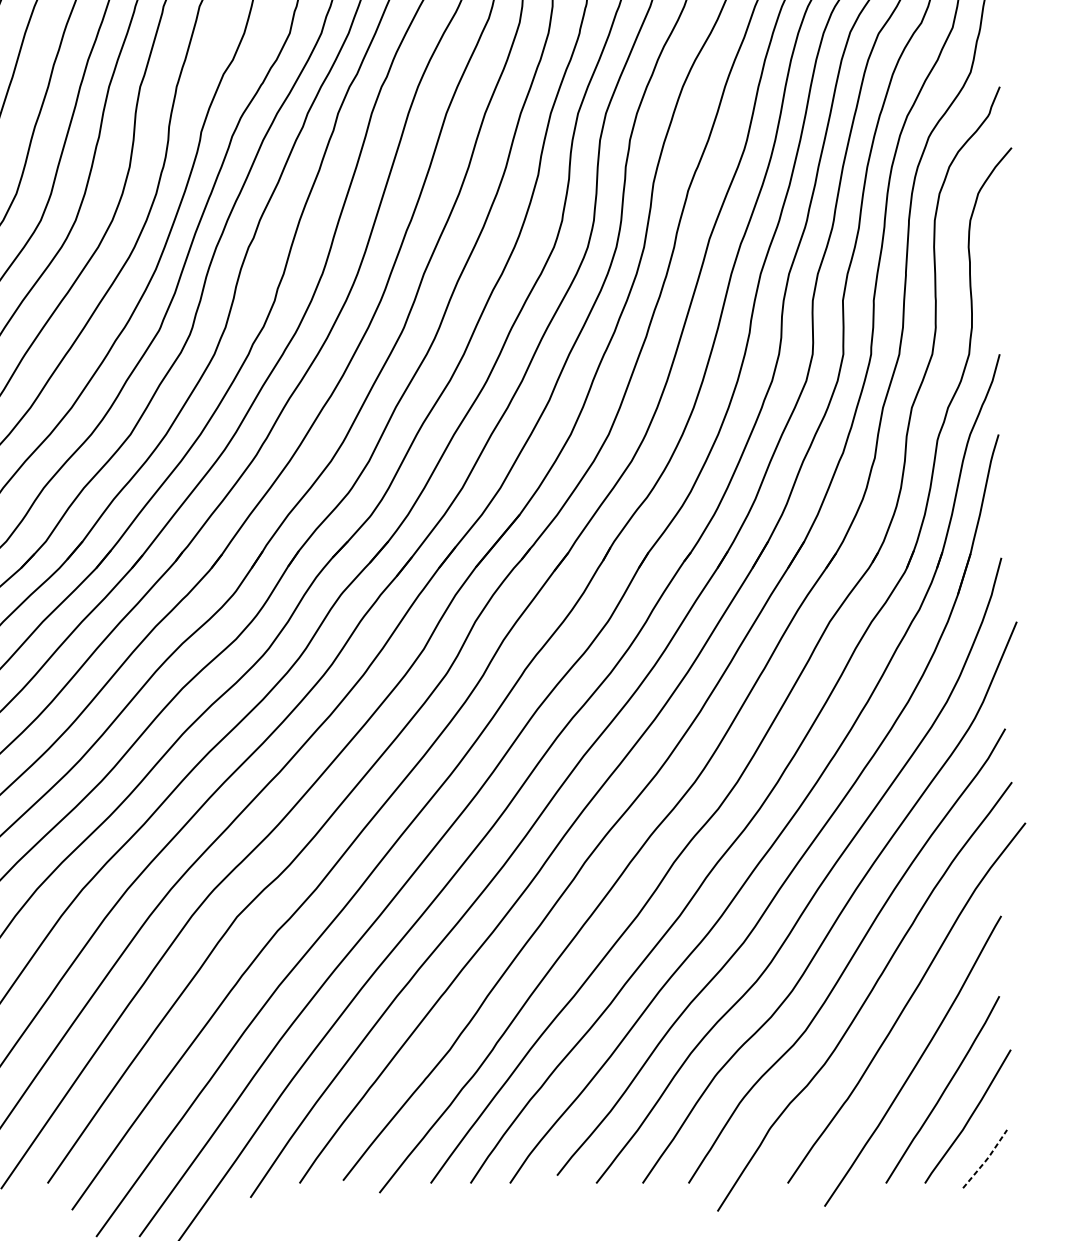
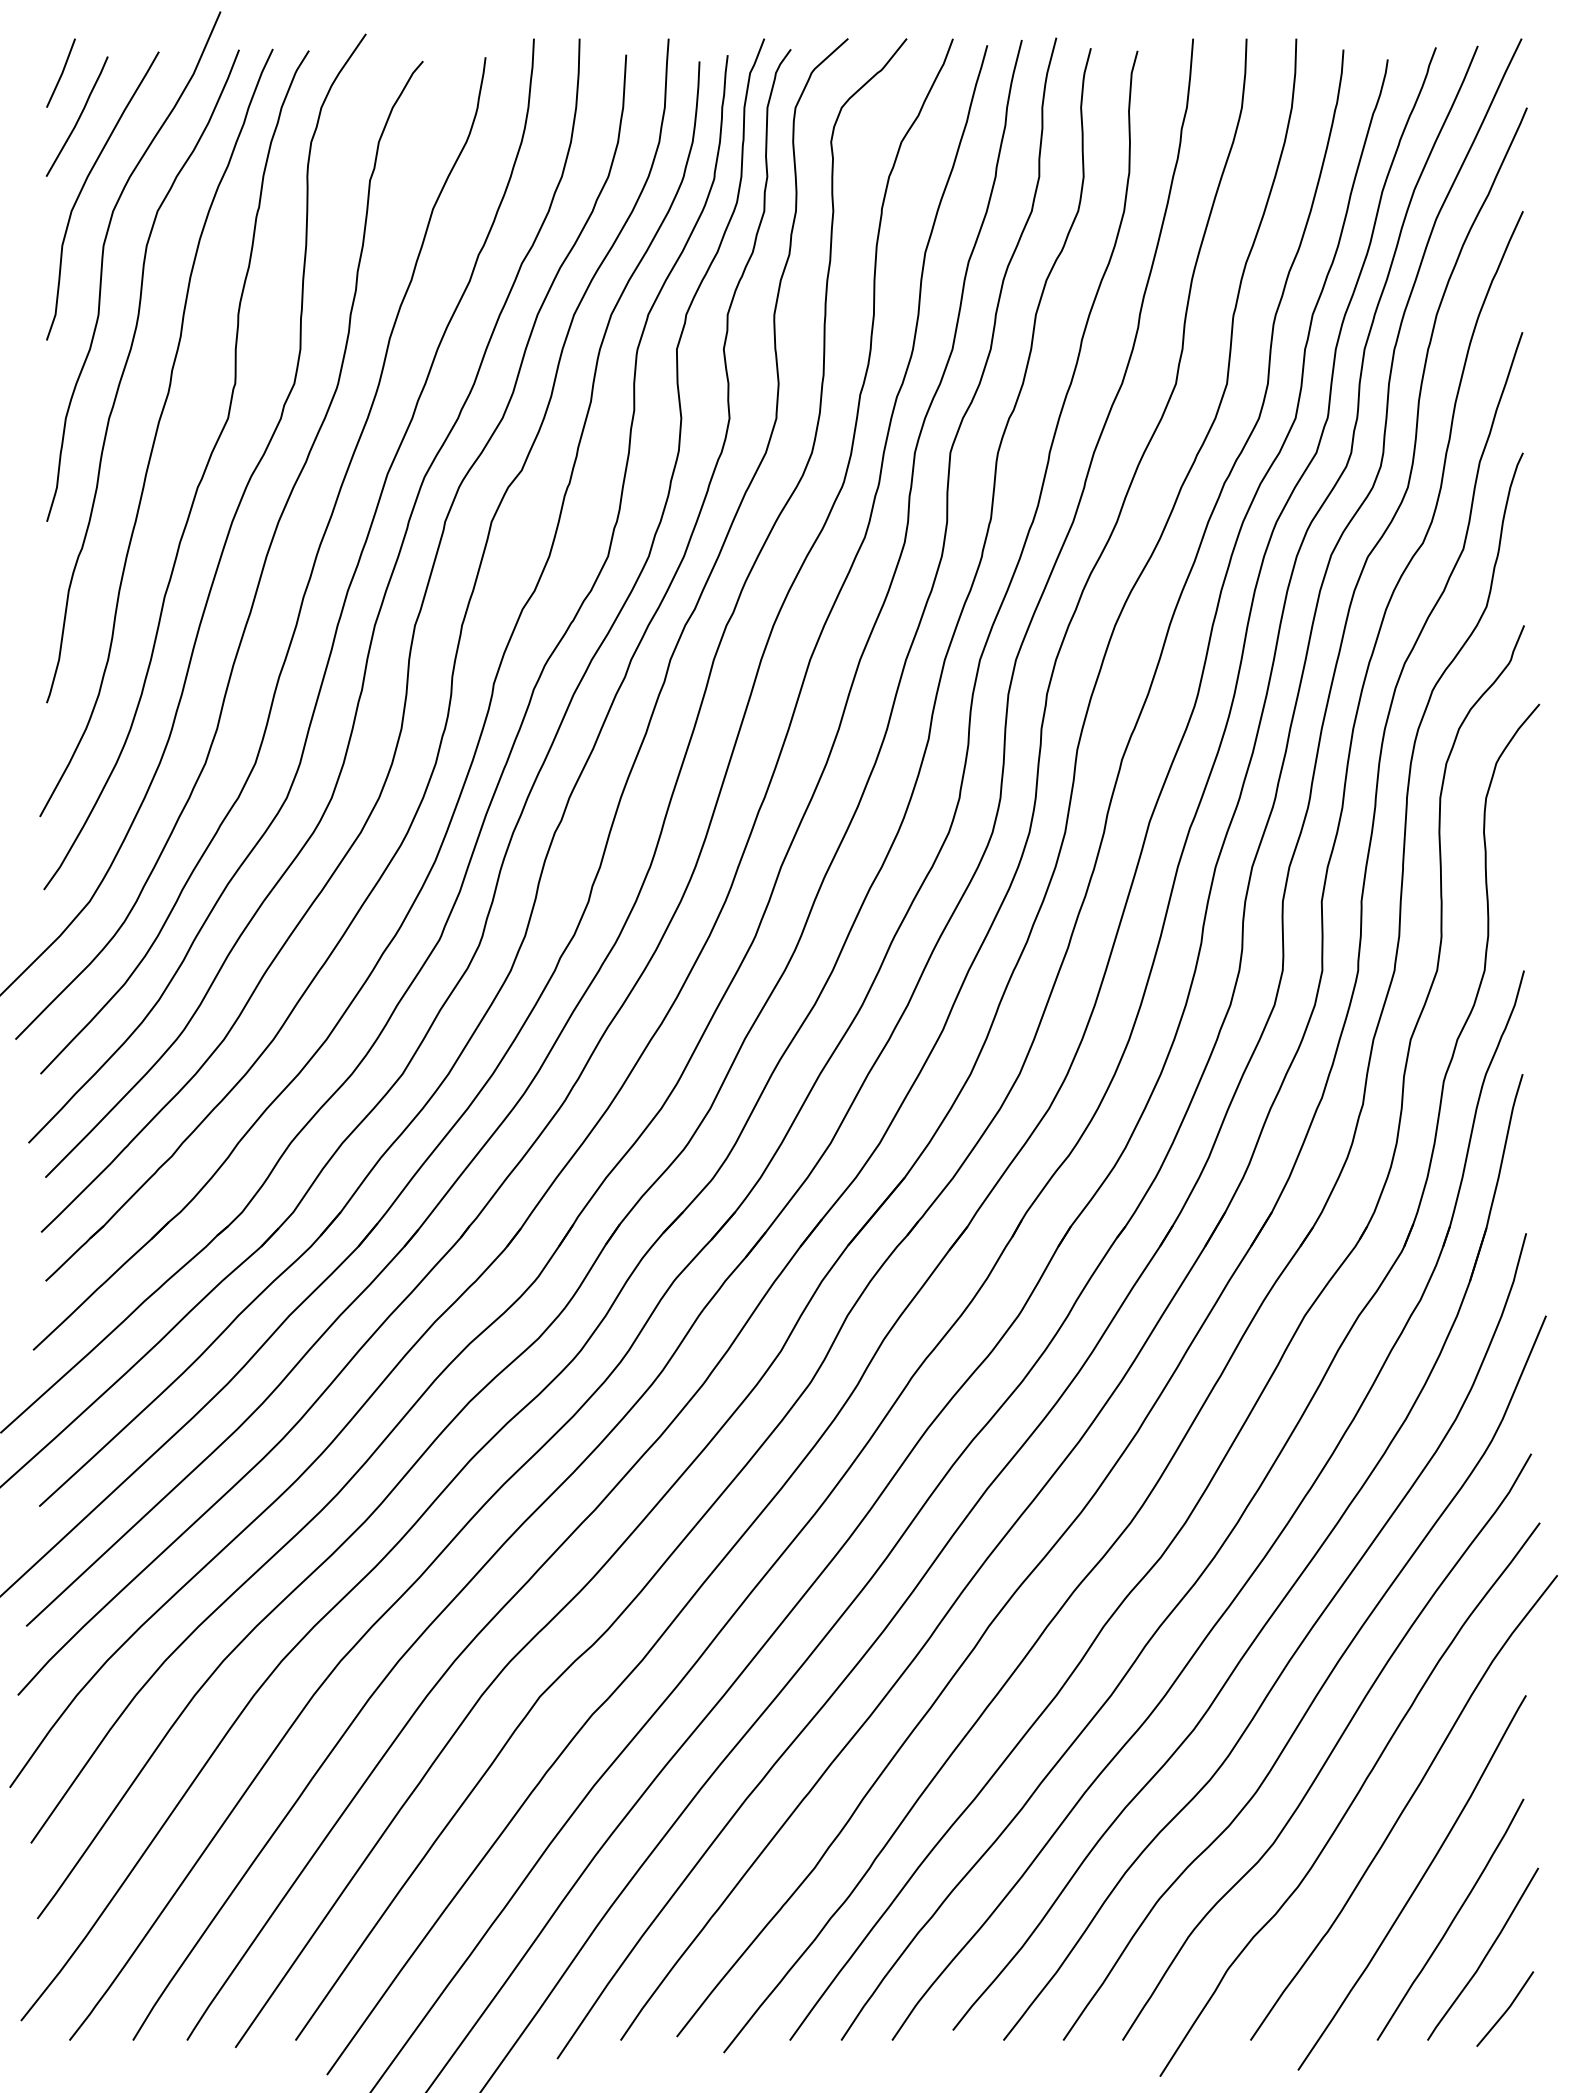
line: (986, 1160) -> (1506, 2010), dashed -> solid

